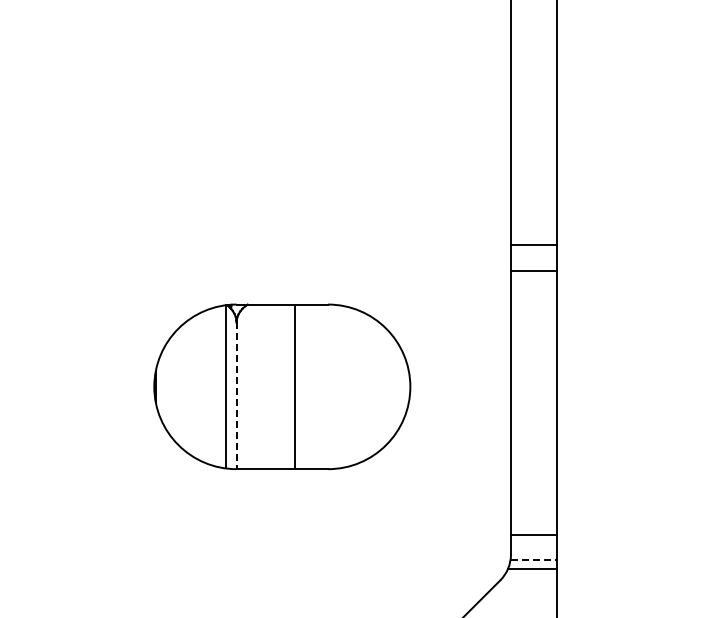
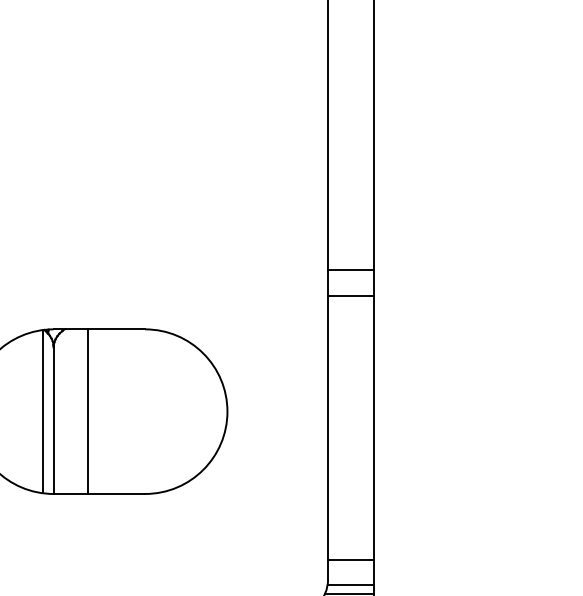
line: (295, 386) -> (88, 411), moved
line: (236, 396) -> (53, 421), dashed -> solid
line: (534, 560) -> (351, 585), dashed -> solid

